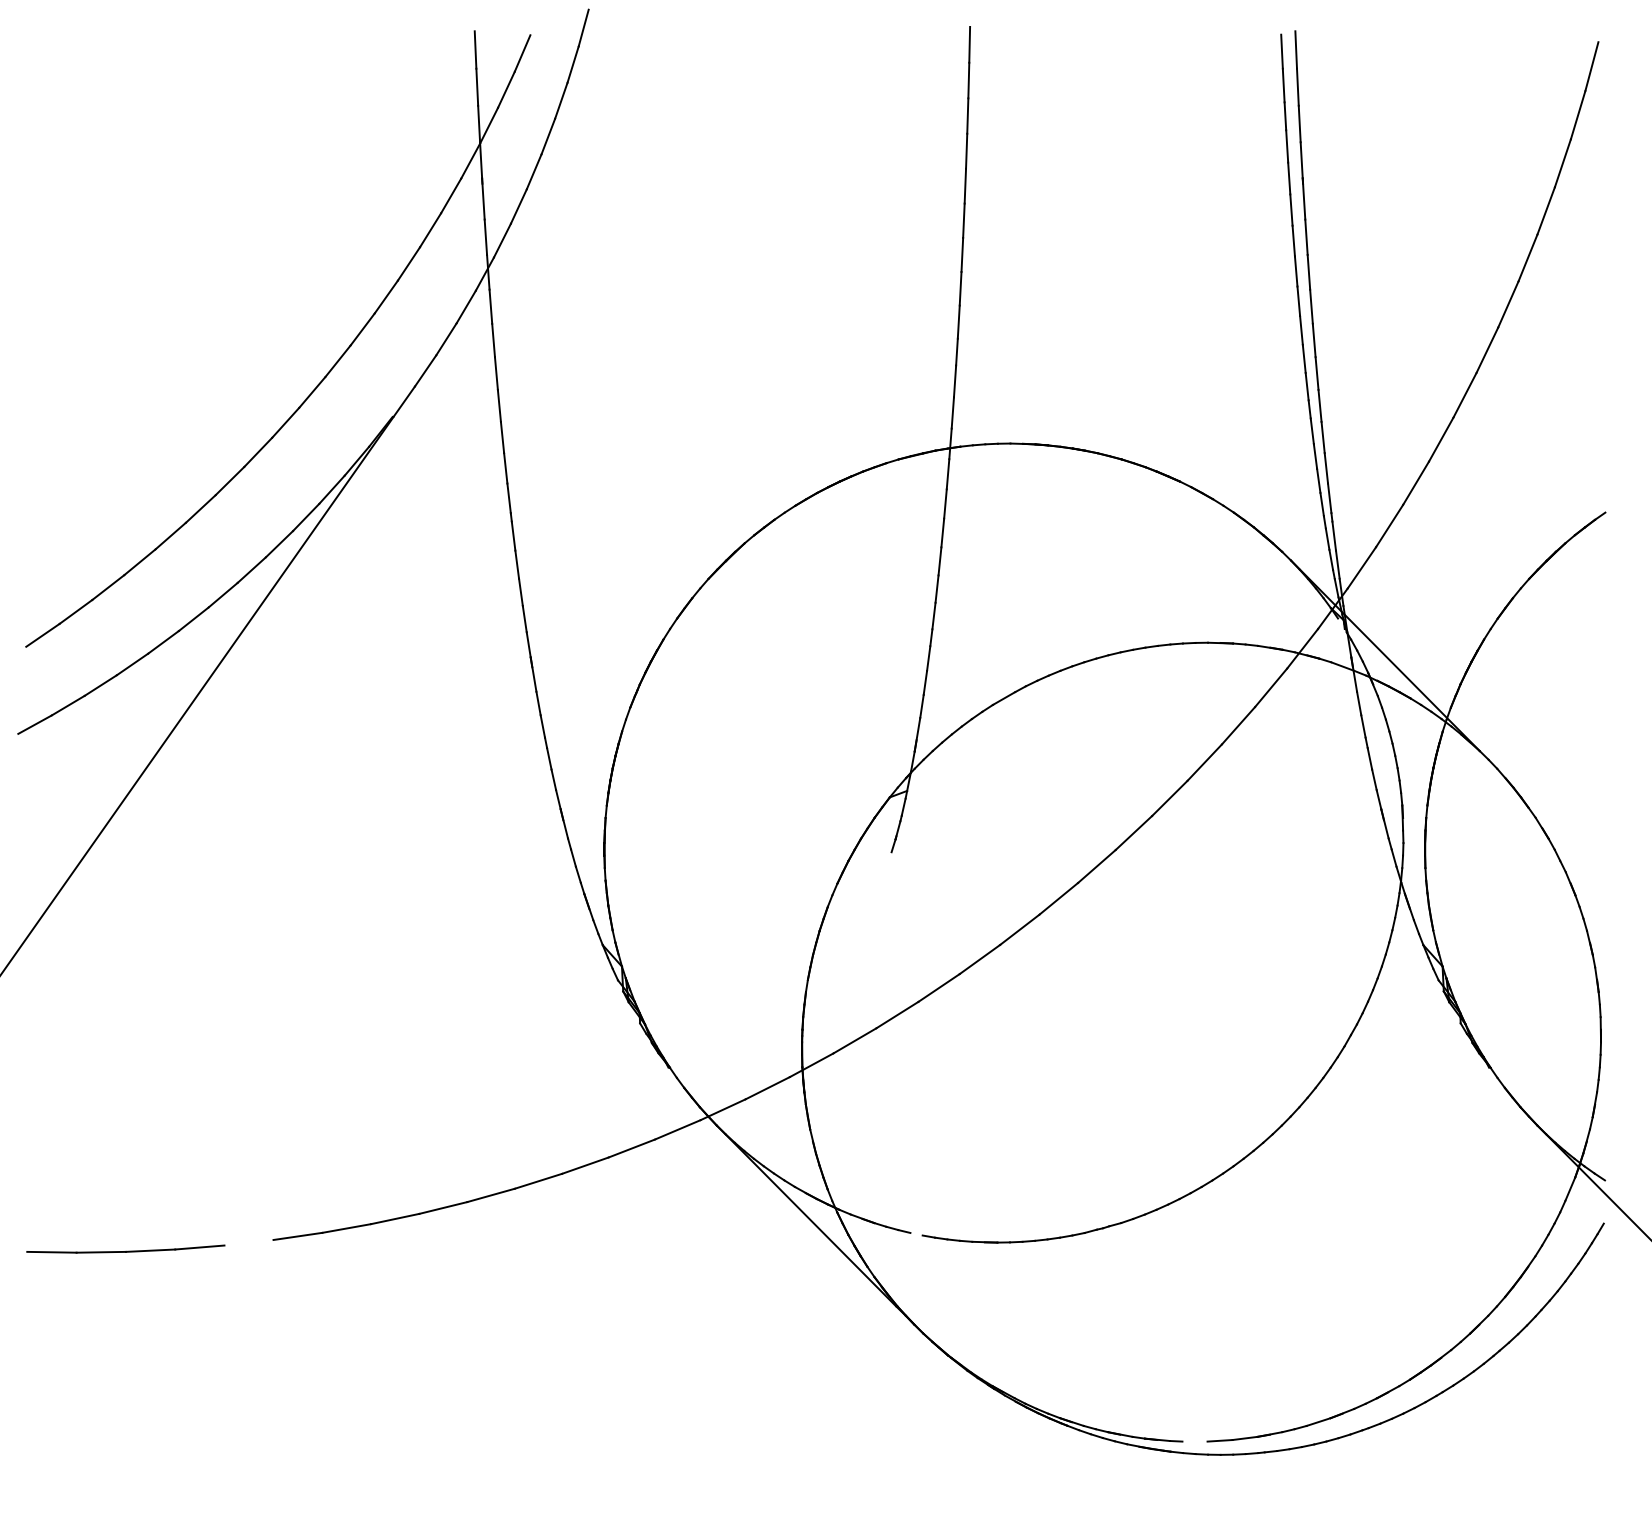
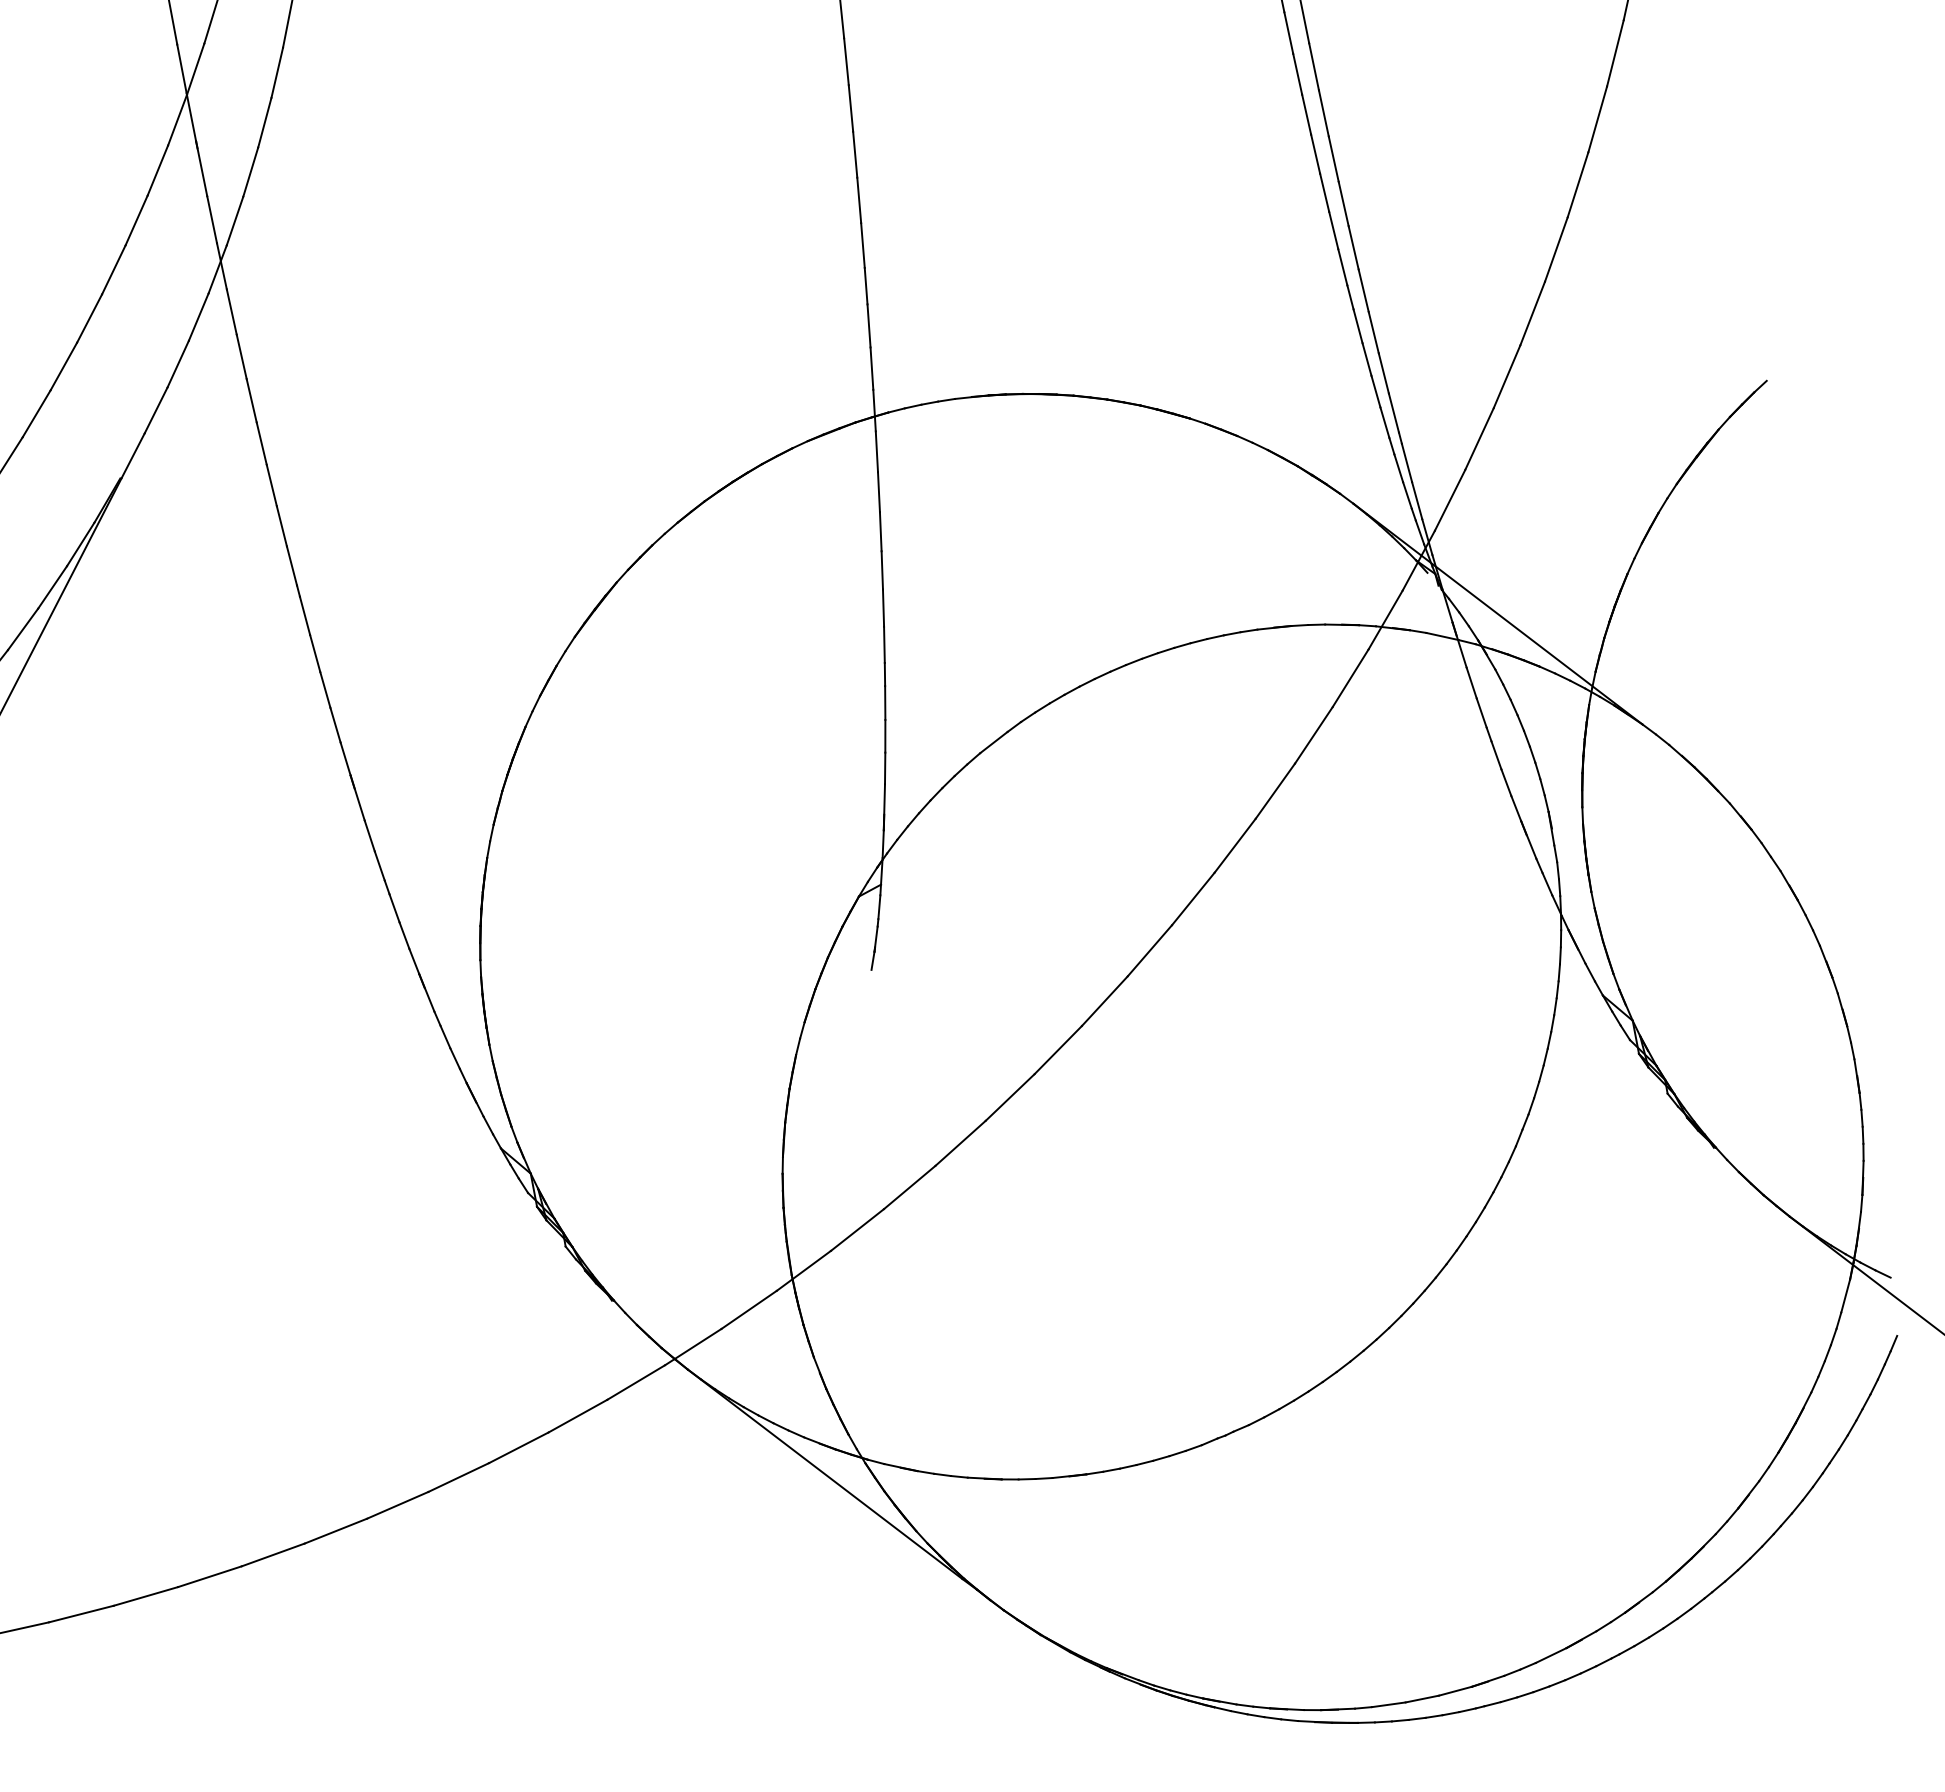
line: (922, 1234) -> (984, 1477), added
line: (248, 1242) -> (80, 1613), added
line: (1194, 1441) -> (1388, 1704), added

